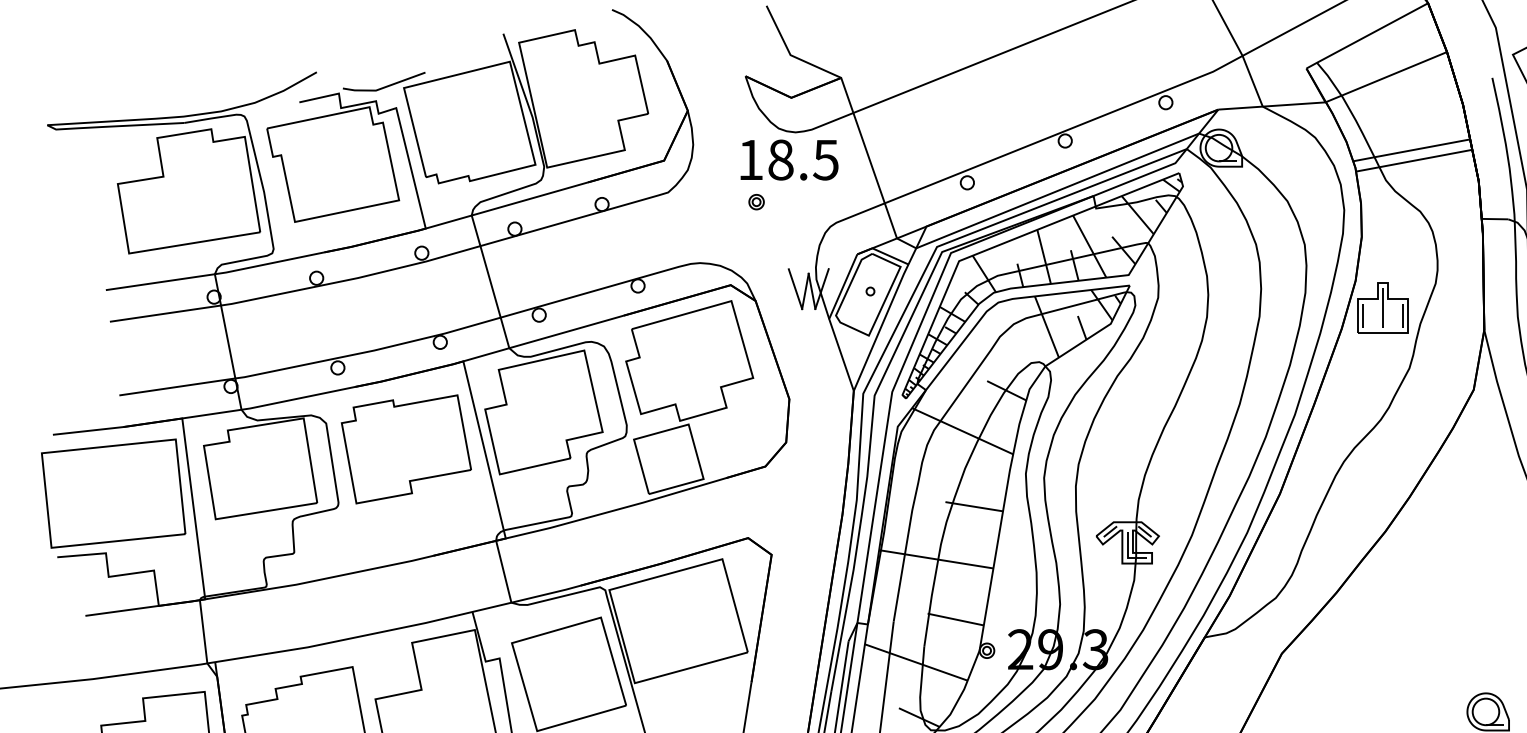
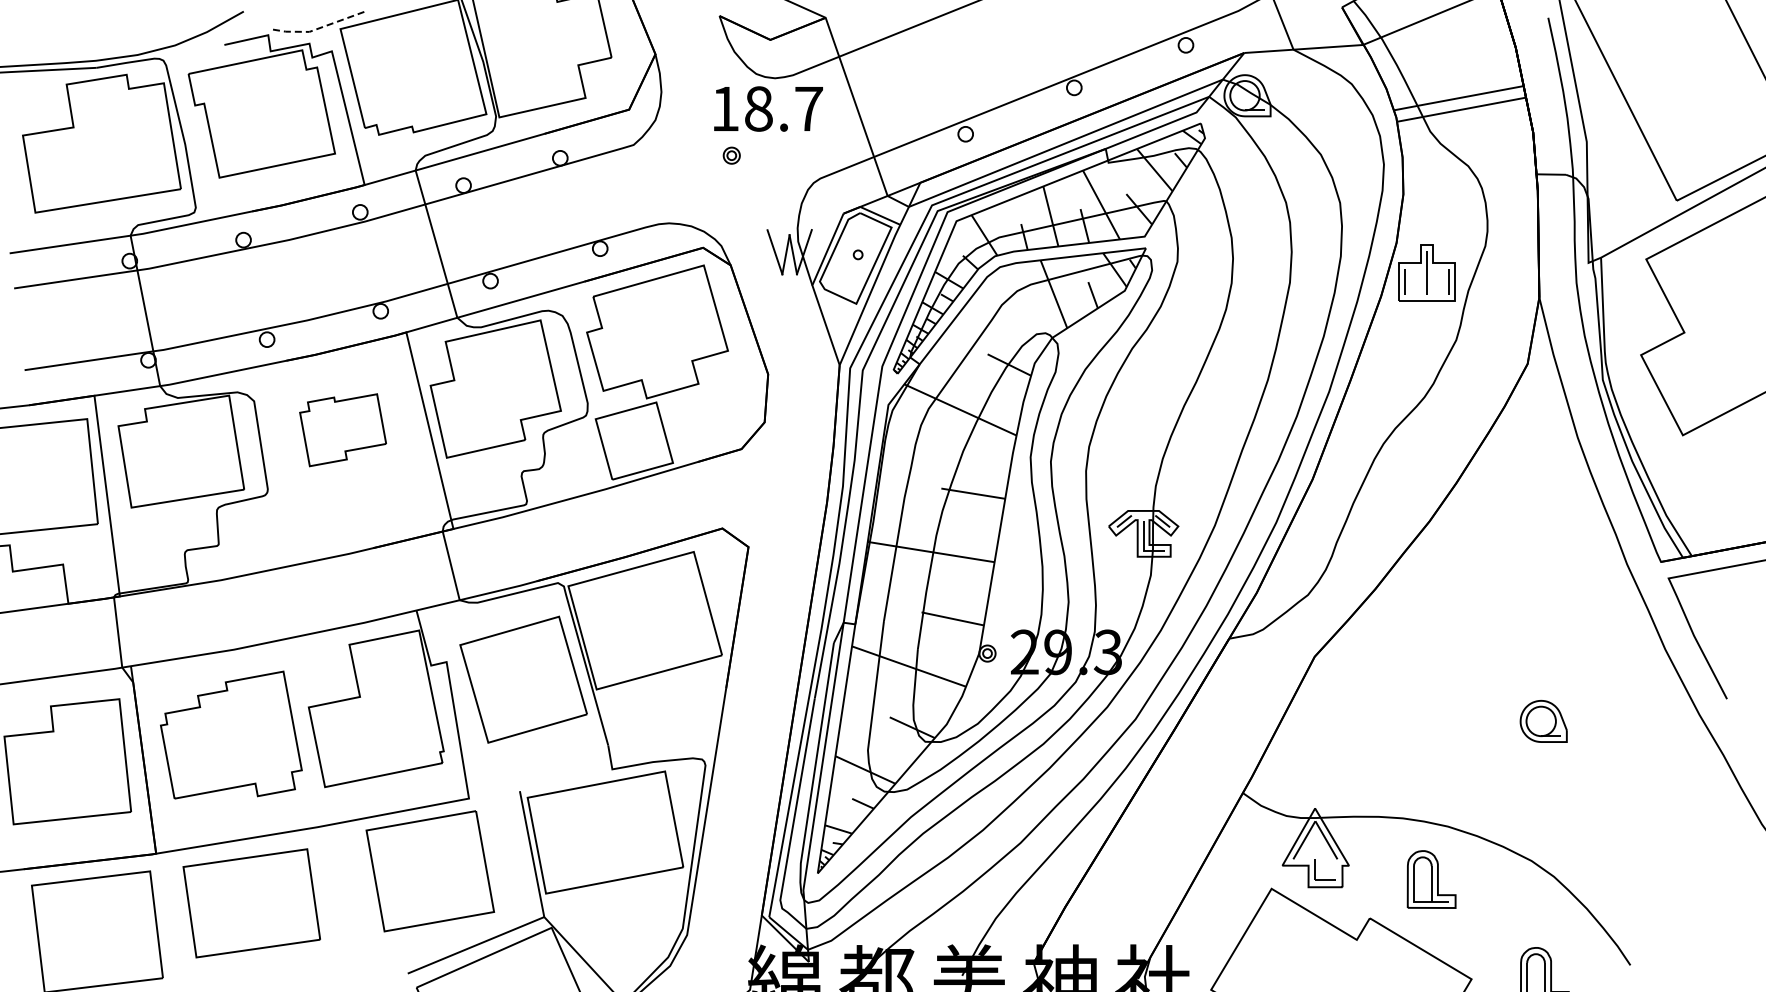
line: (383, 87) -> (317, 28), solid -> dashed
text: (825, 160) -> (808, 109), 18.5 -> 18.7
part: (405, 449) -> (342, 430), size x0.6

